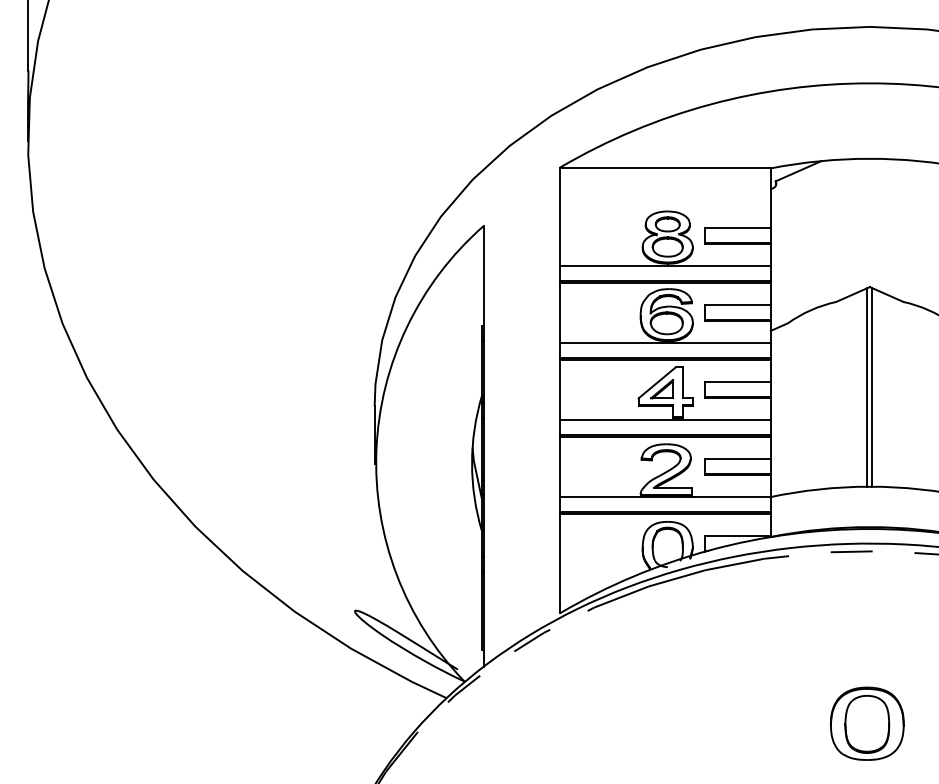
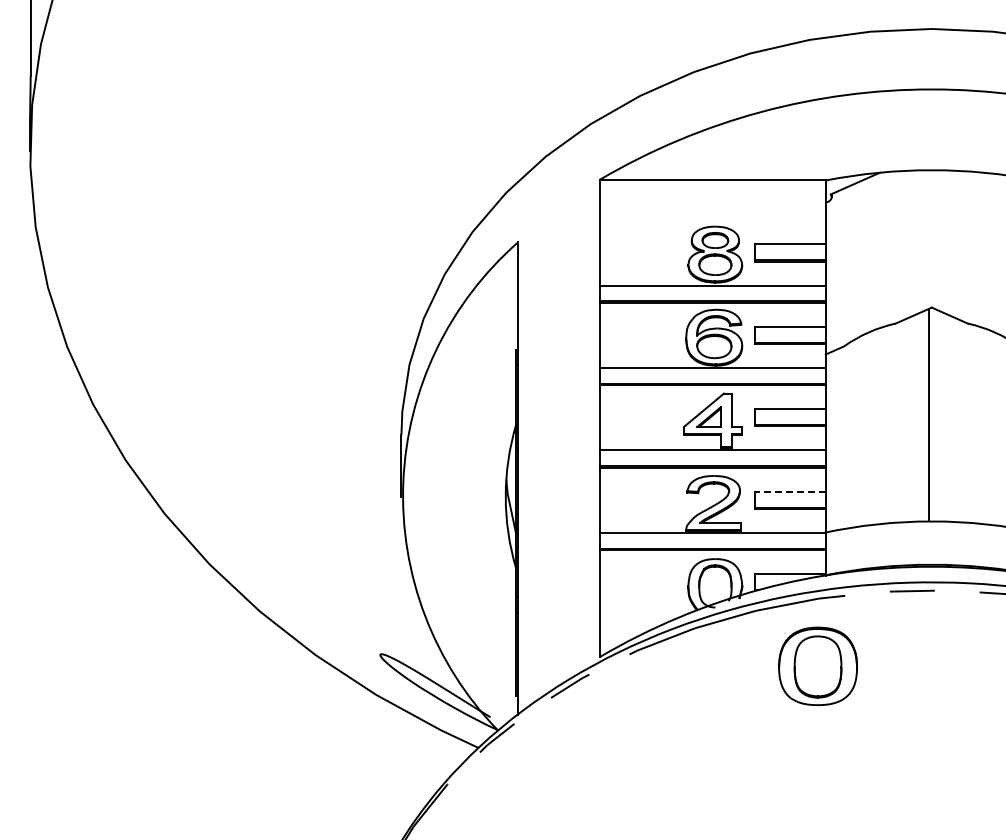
line: (872, 386) -> (934, 414), removed
line: (737, 458) -> (789, 491), solid -> dashed
part: (866, 723) -> (817, 666), moved

